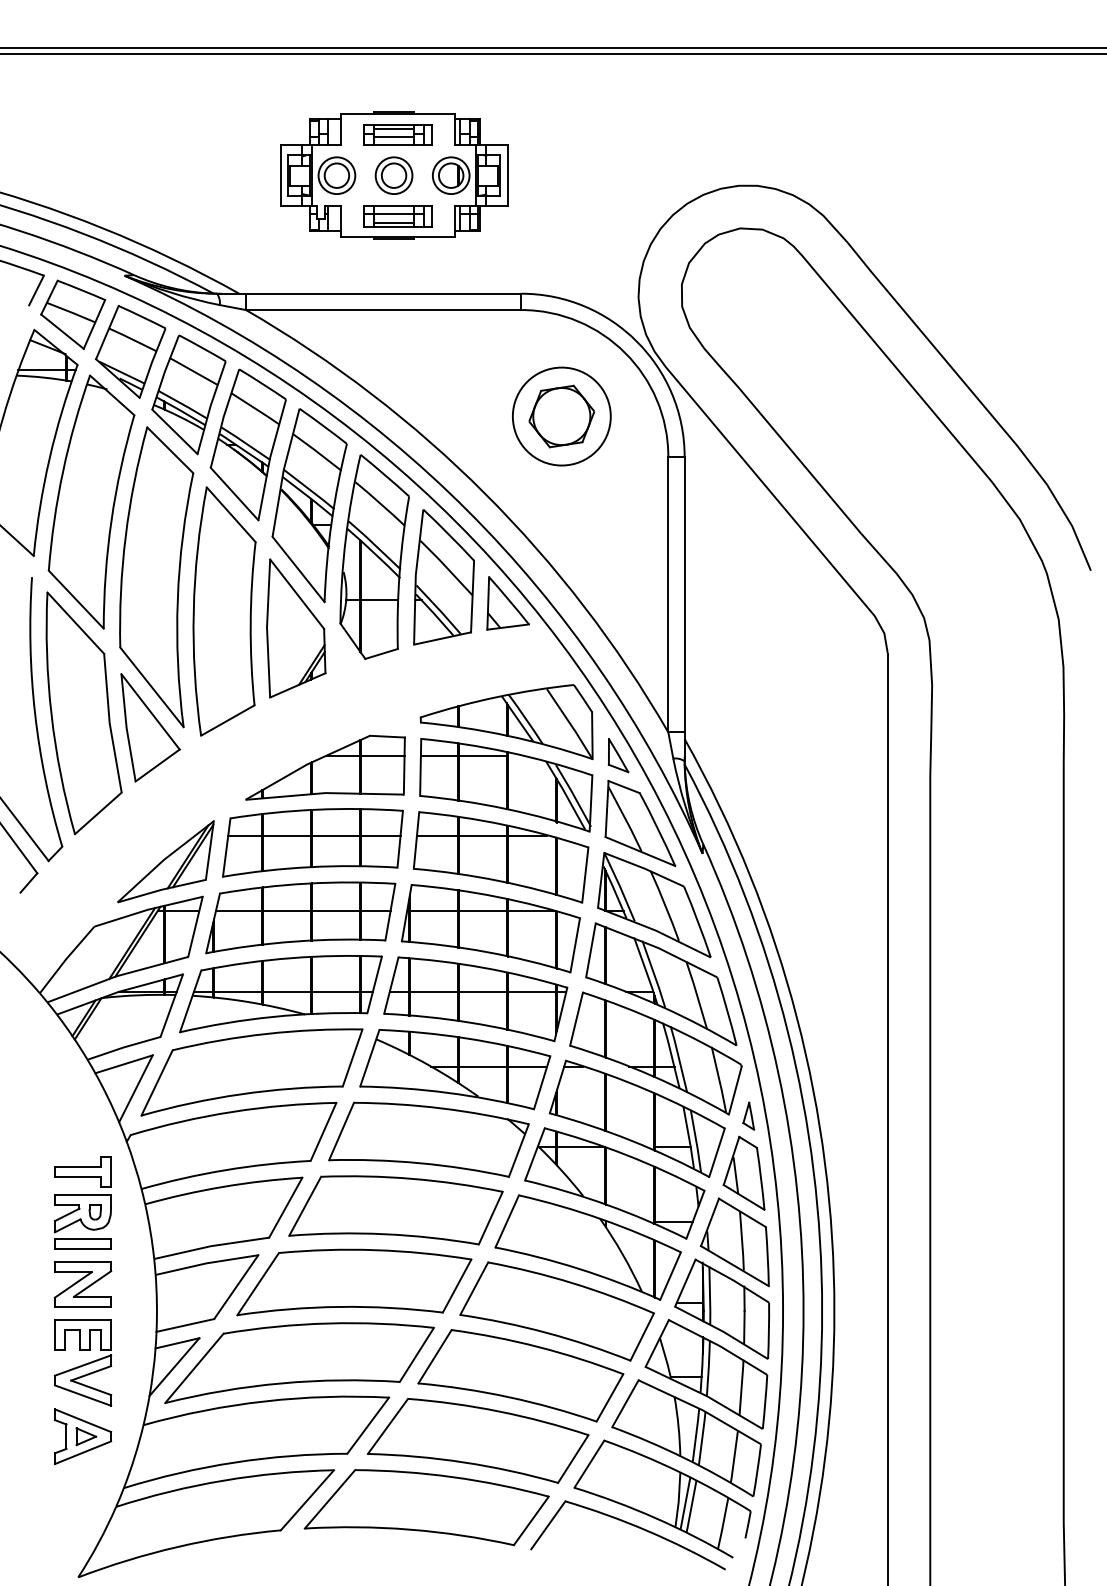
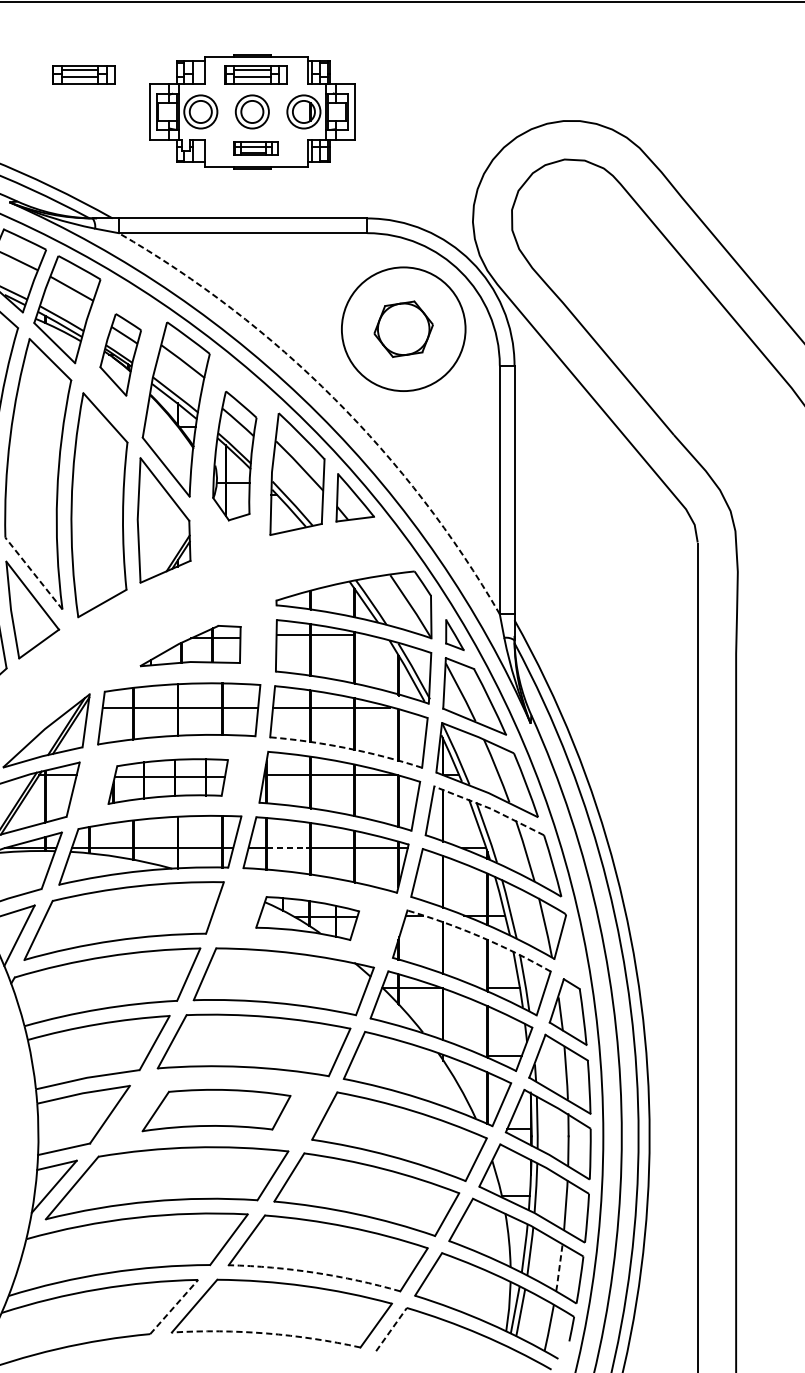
part: (206, 134) -> (83, 74), added
part: (397, 216) -> (255, 148), size x0.7
circle: (561, 416) -> (403, 329), size x1.4
part: (247, 444) -> (120, 354), size x0.6
arc: (484, 493) -> (333, 398), solid -> dashed
part: (374, 556) -> (234, 455), size x0.7
line: (151, 687) -> (33, 573), solid -> dashed
part: (325, 767) -> (190, 645), size x0.7
arc: (498, 880) -> (346, 747), solid -> dashed
part: (300, 917) -> (167, 781), size x0.7
line: (657, 947) -> (490, 808), solid -> dashed
line: (434, 991) -> (288, 847), solid -> dashed
part: (455, 1069) -> (307, 918), size x0.6
arc: (647, 1090) -> (481, 937), solid -> dashed
part: (748, 1115) -> (572, 959), removed
part: (354, 1282) -> (216, 1110), size x0.7
line: (734, 1457) -> (559, 1268), solid -> dashed
arc: (463, 1462) -> (315, 1272), solid -> dashed
line: (307, 1499) -> (174, 1306), solid -> dashed
line: (548, 1524) -> (391, 1328), solid -> dashed
arc: (409, 1529) -> (266, 1333), solid -> dashed

